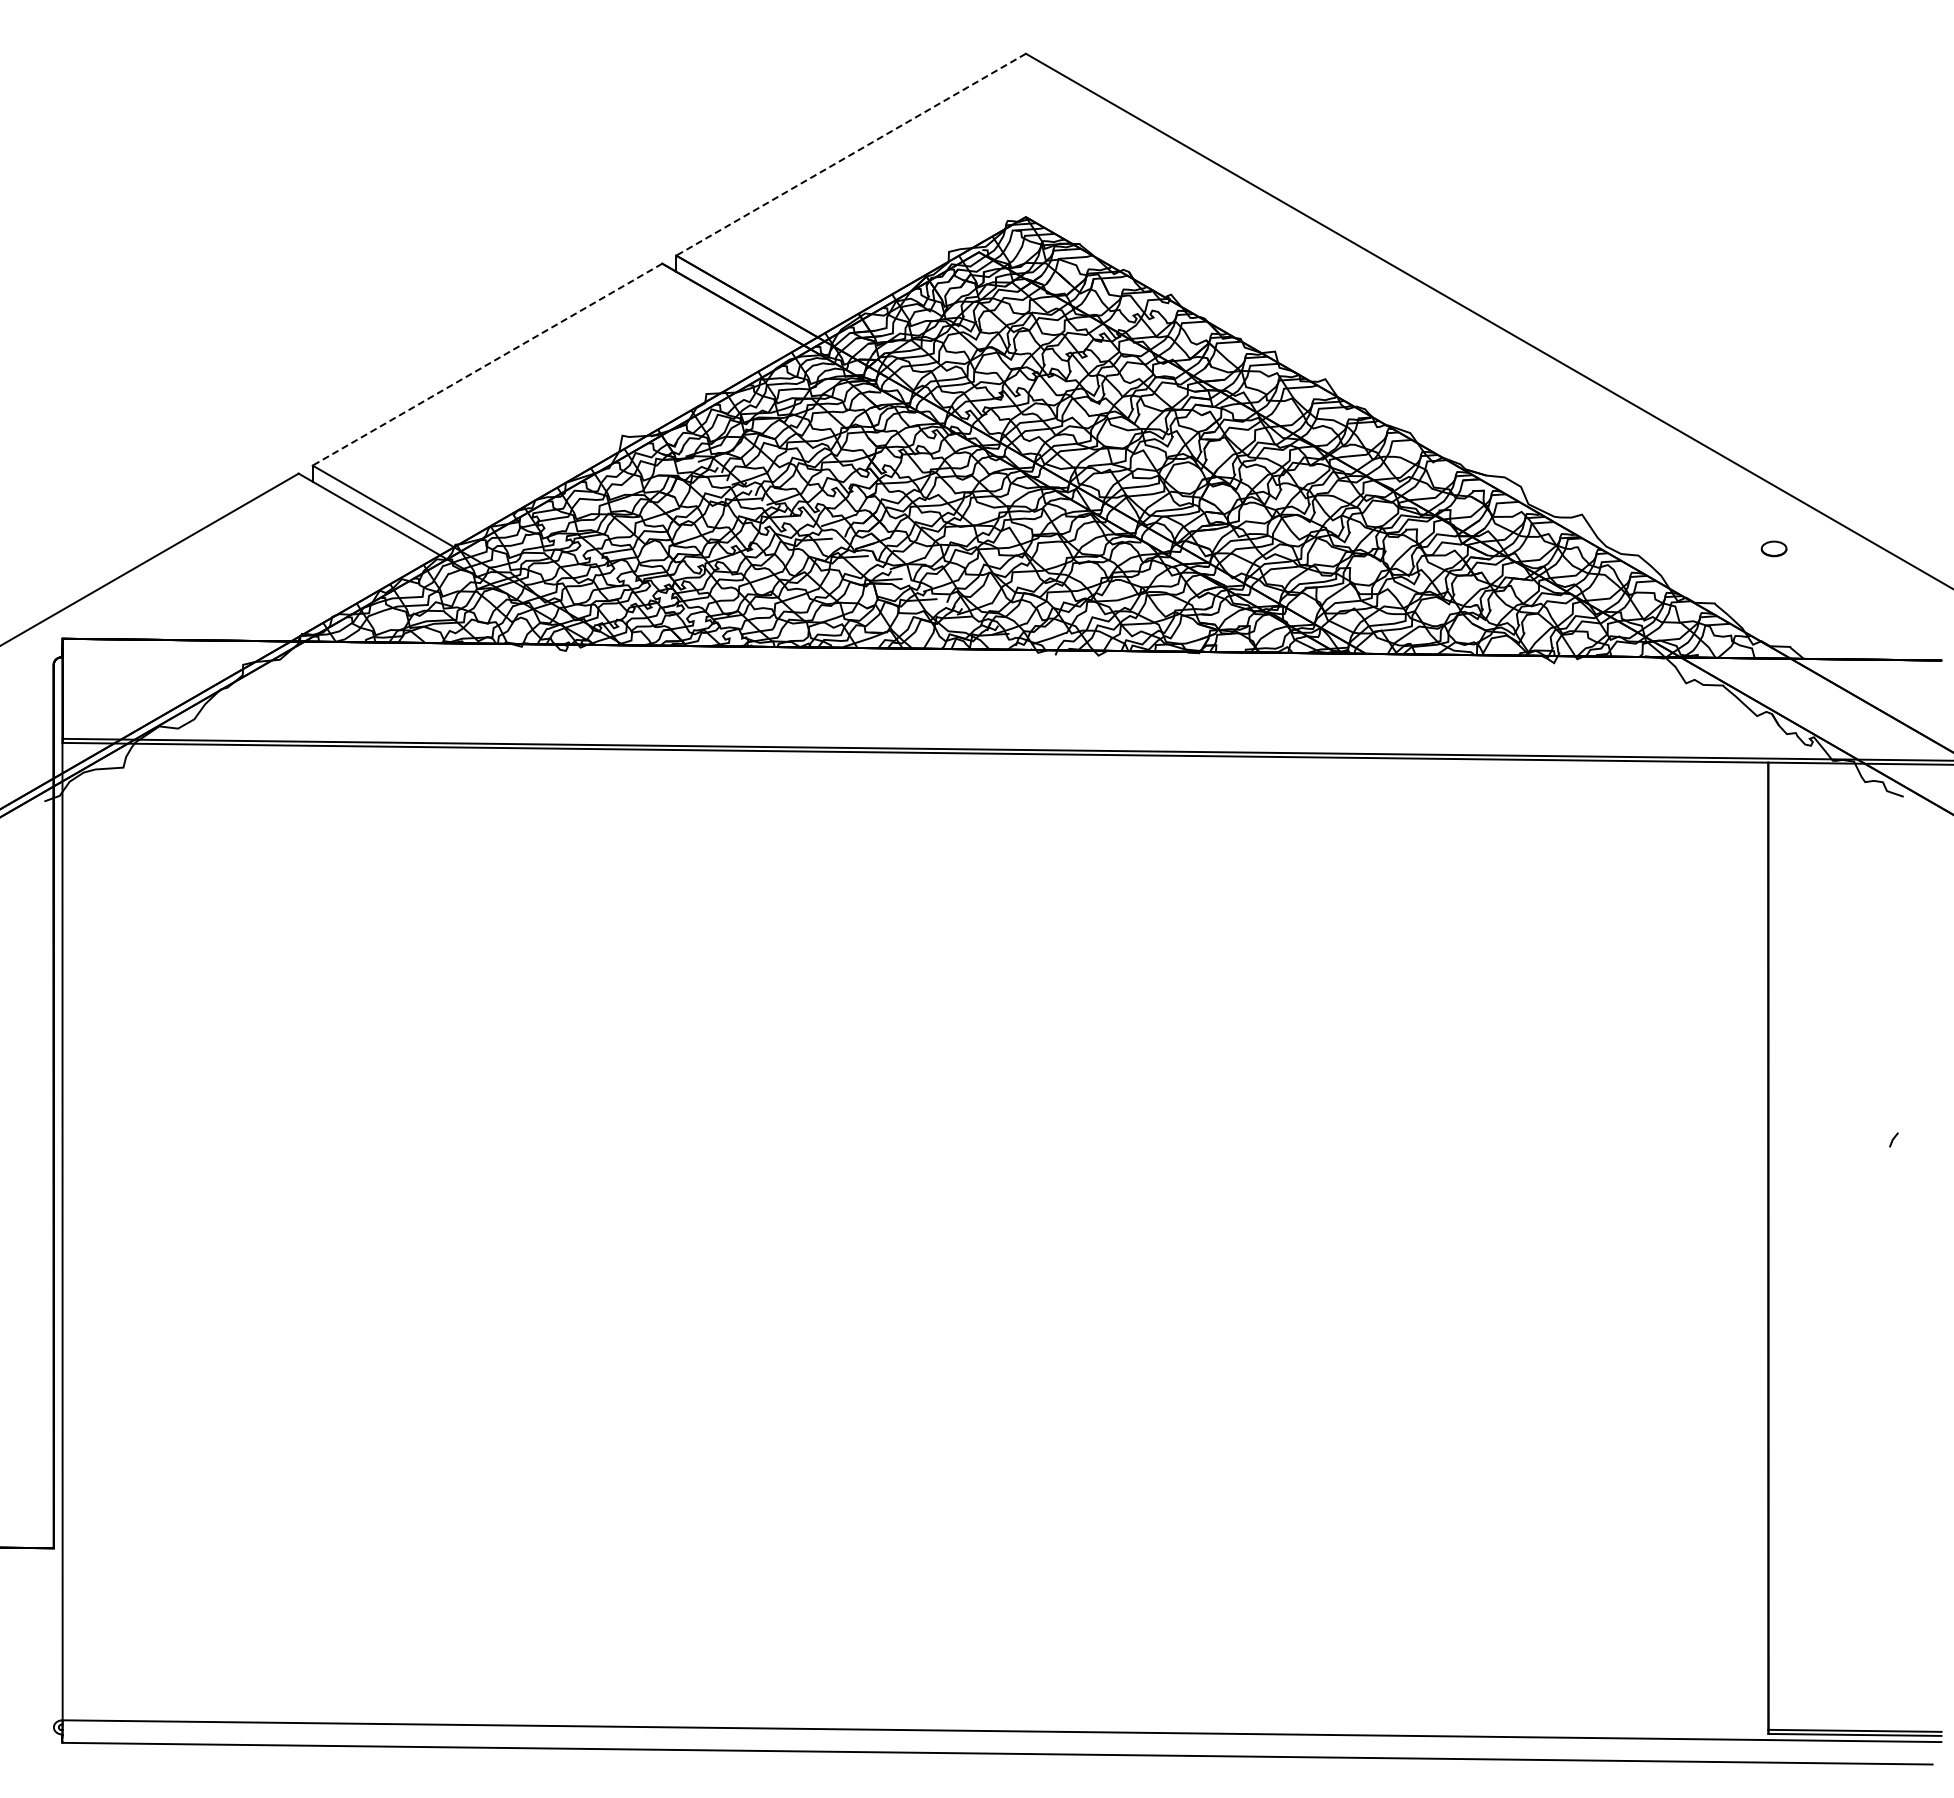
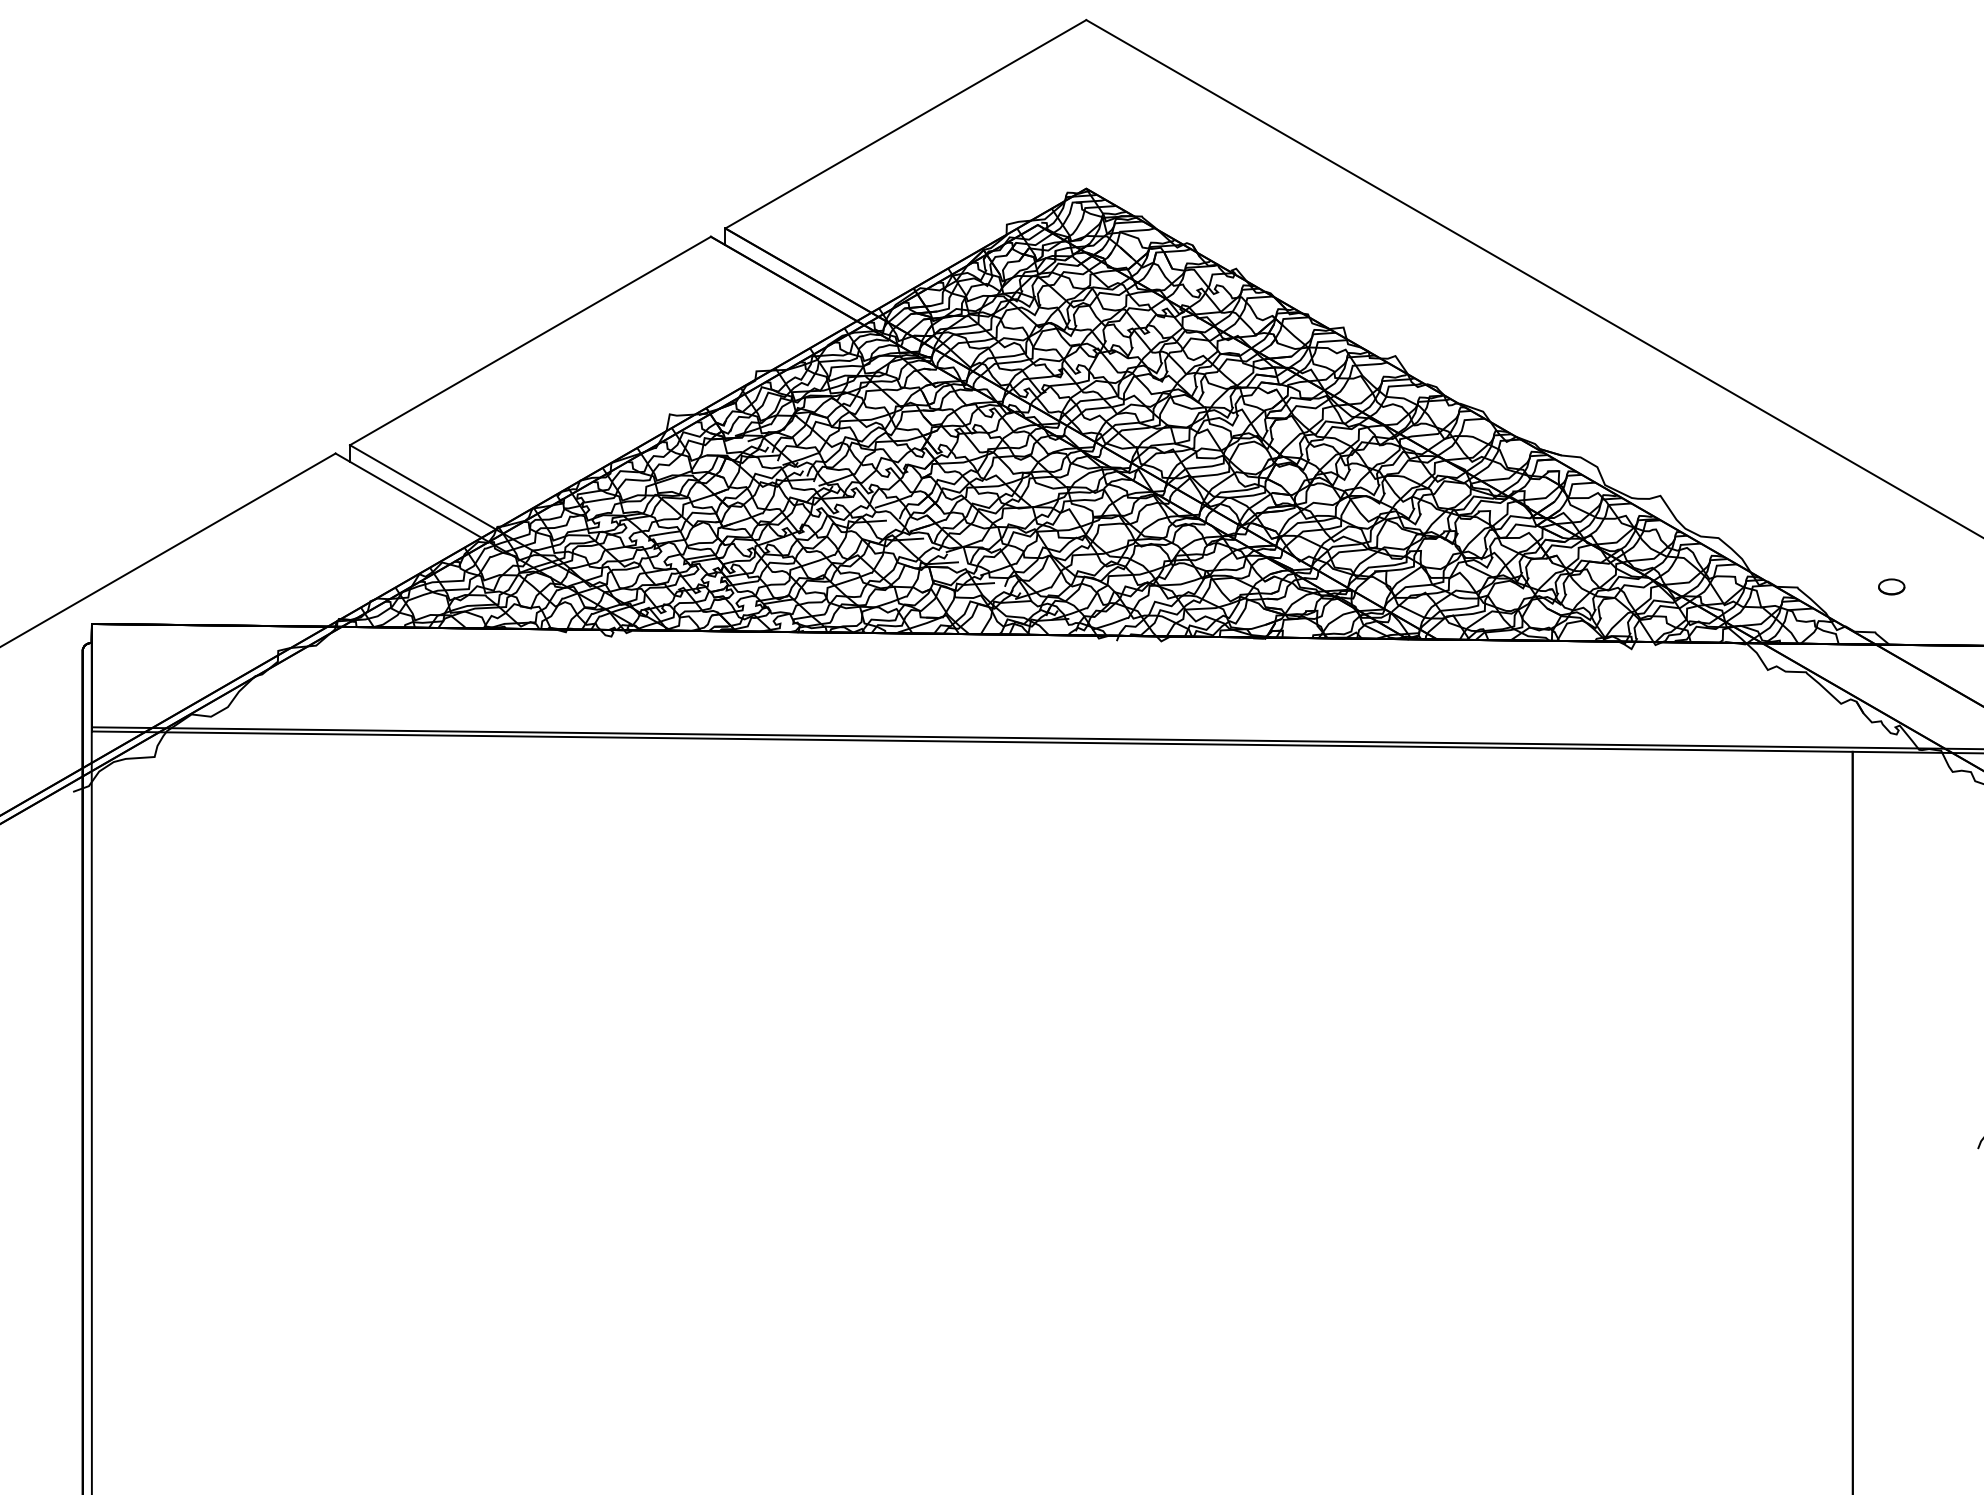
line: (851, 154) -> (906, 124), dashed -> solid
line: (487, 364) -> (530, 340), dashed -> solid
part: (1773, 548) -> (1891, 586), moved

